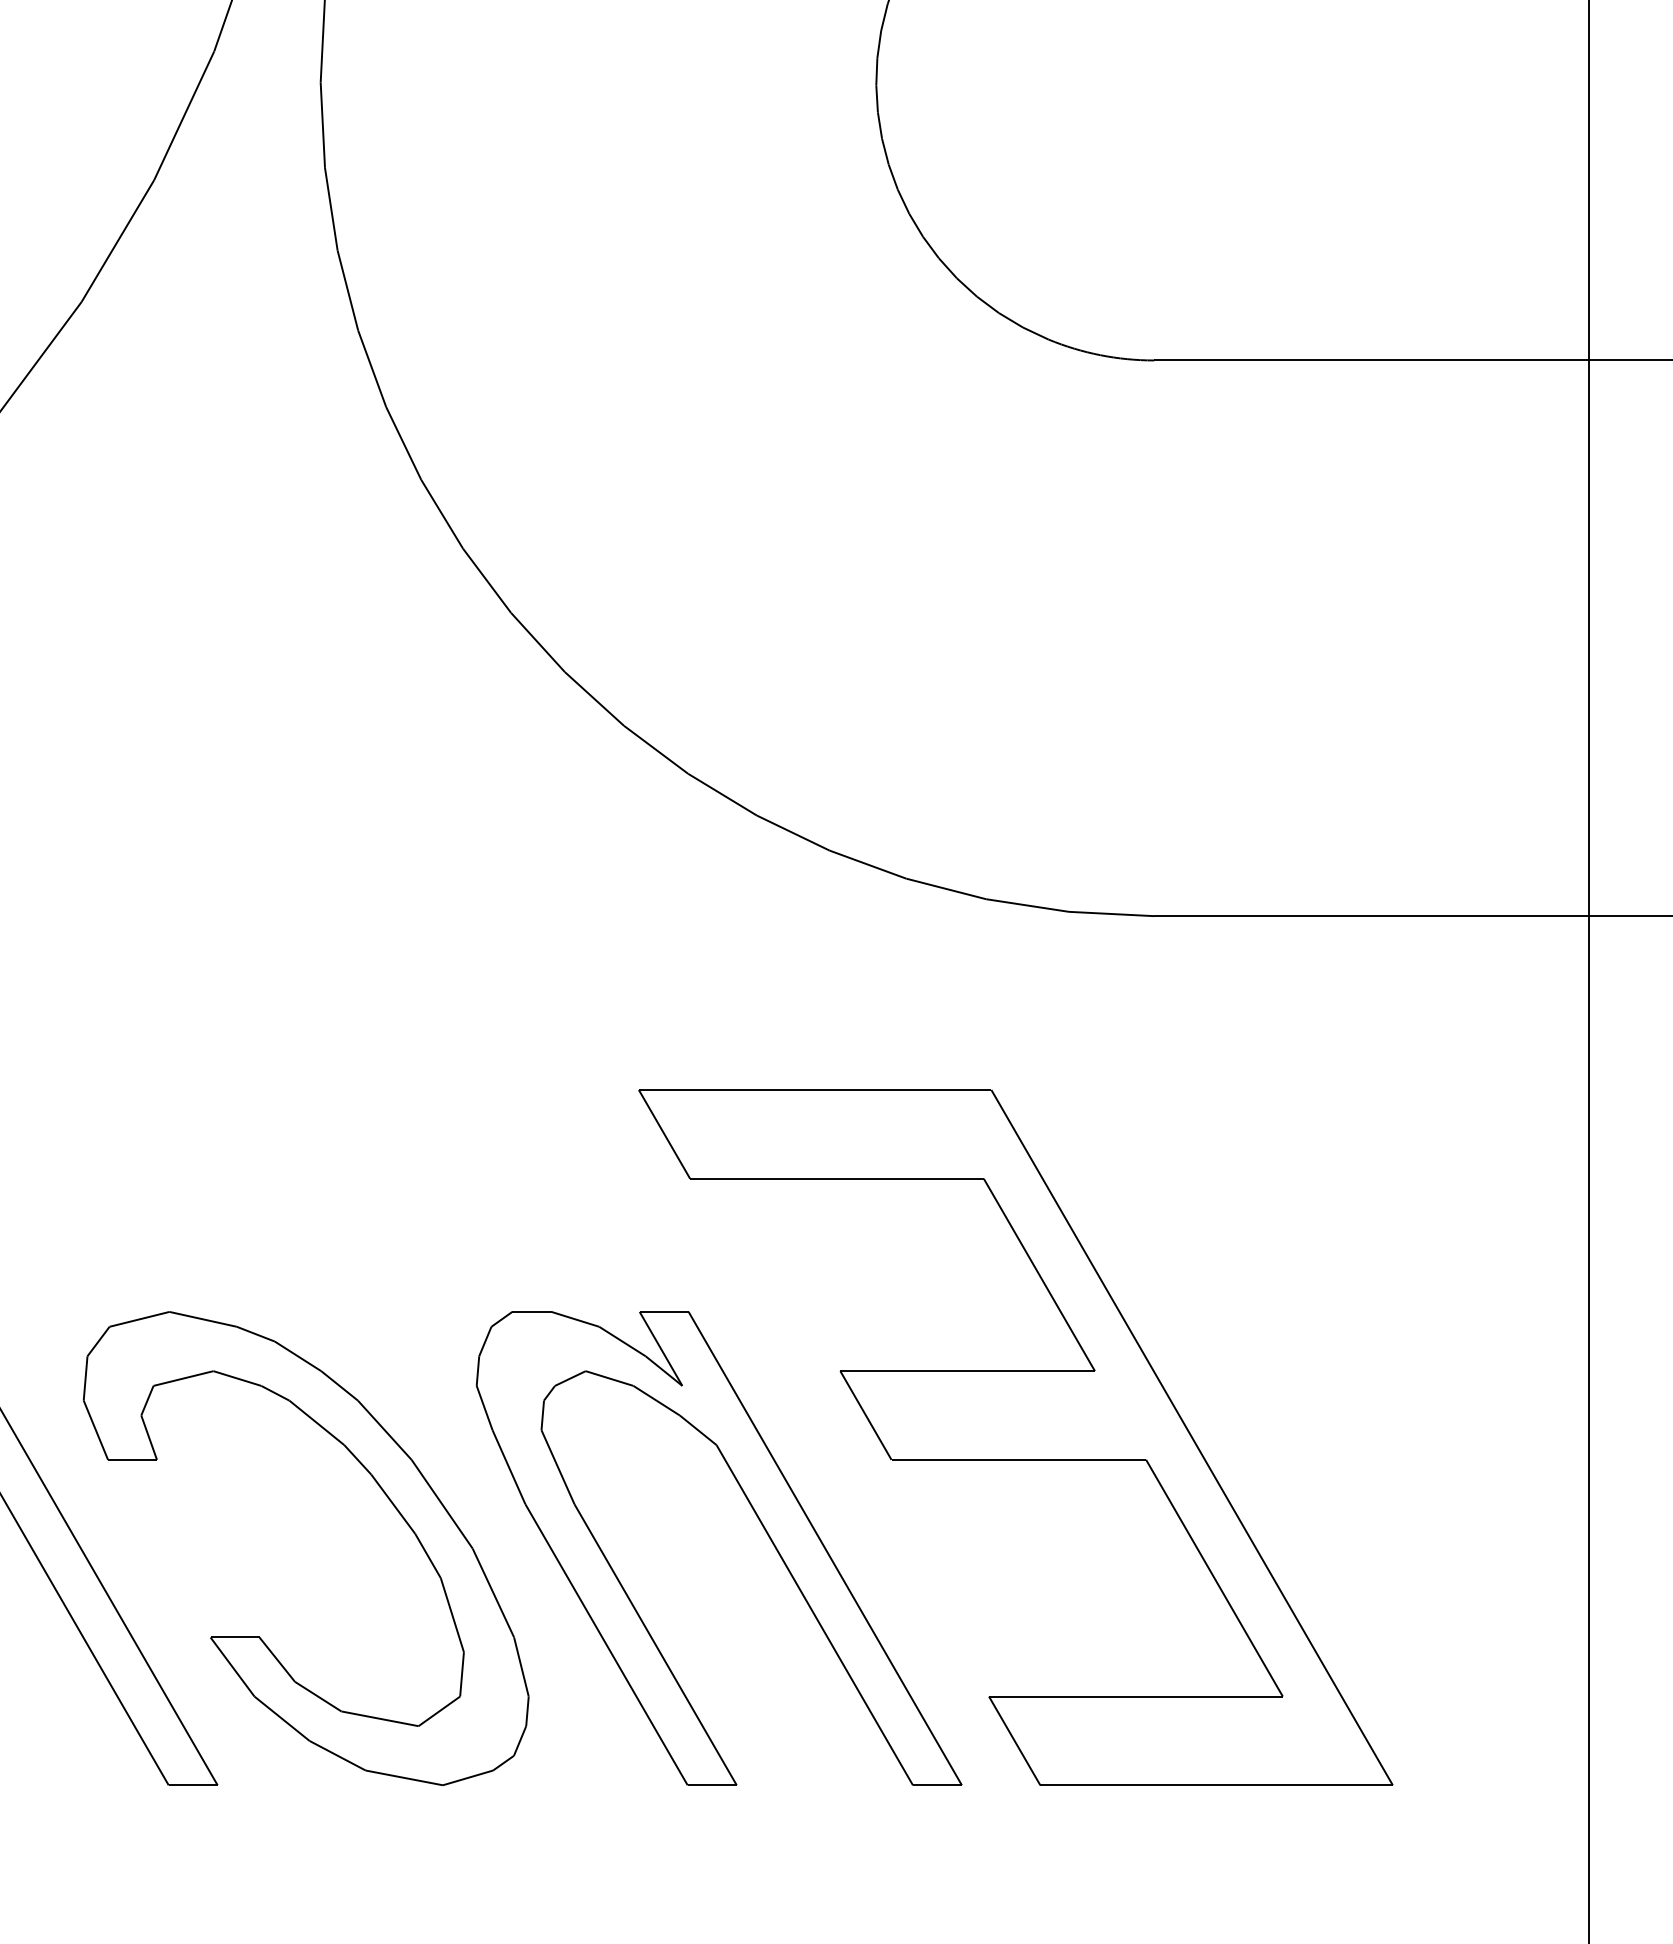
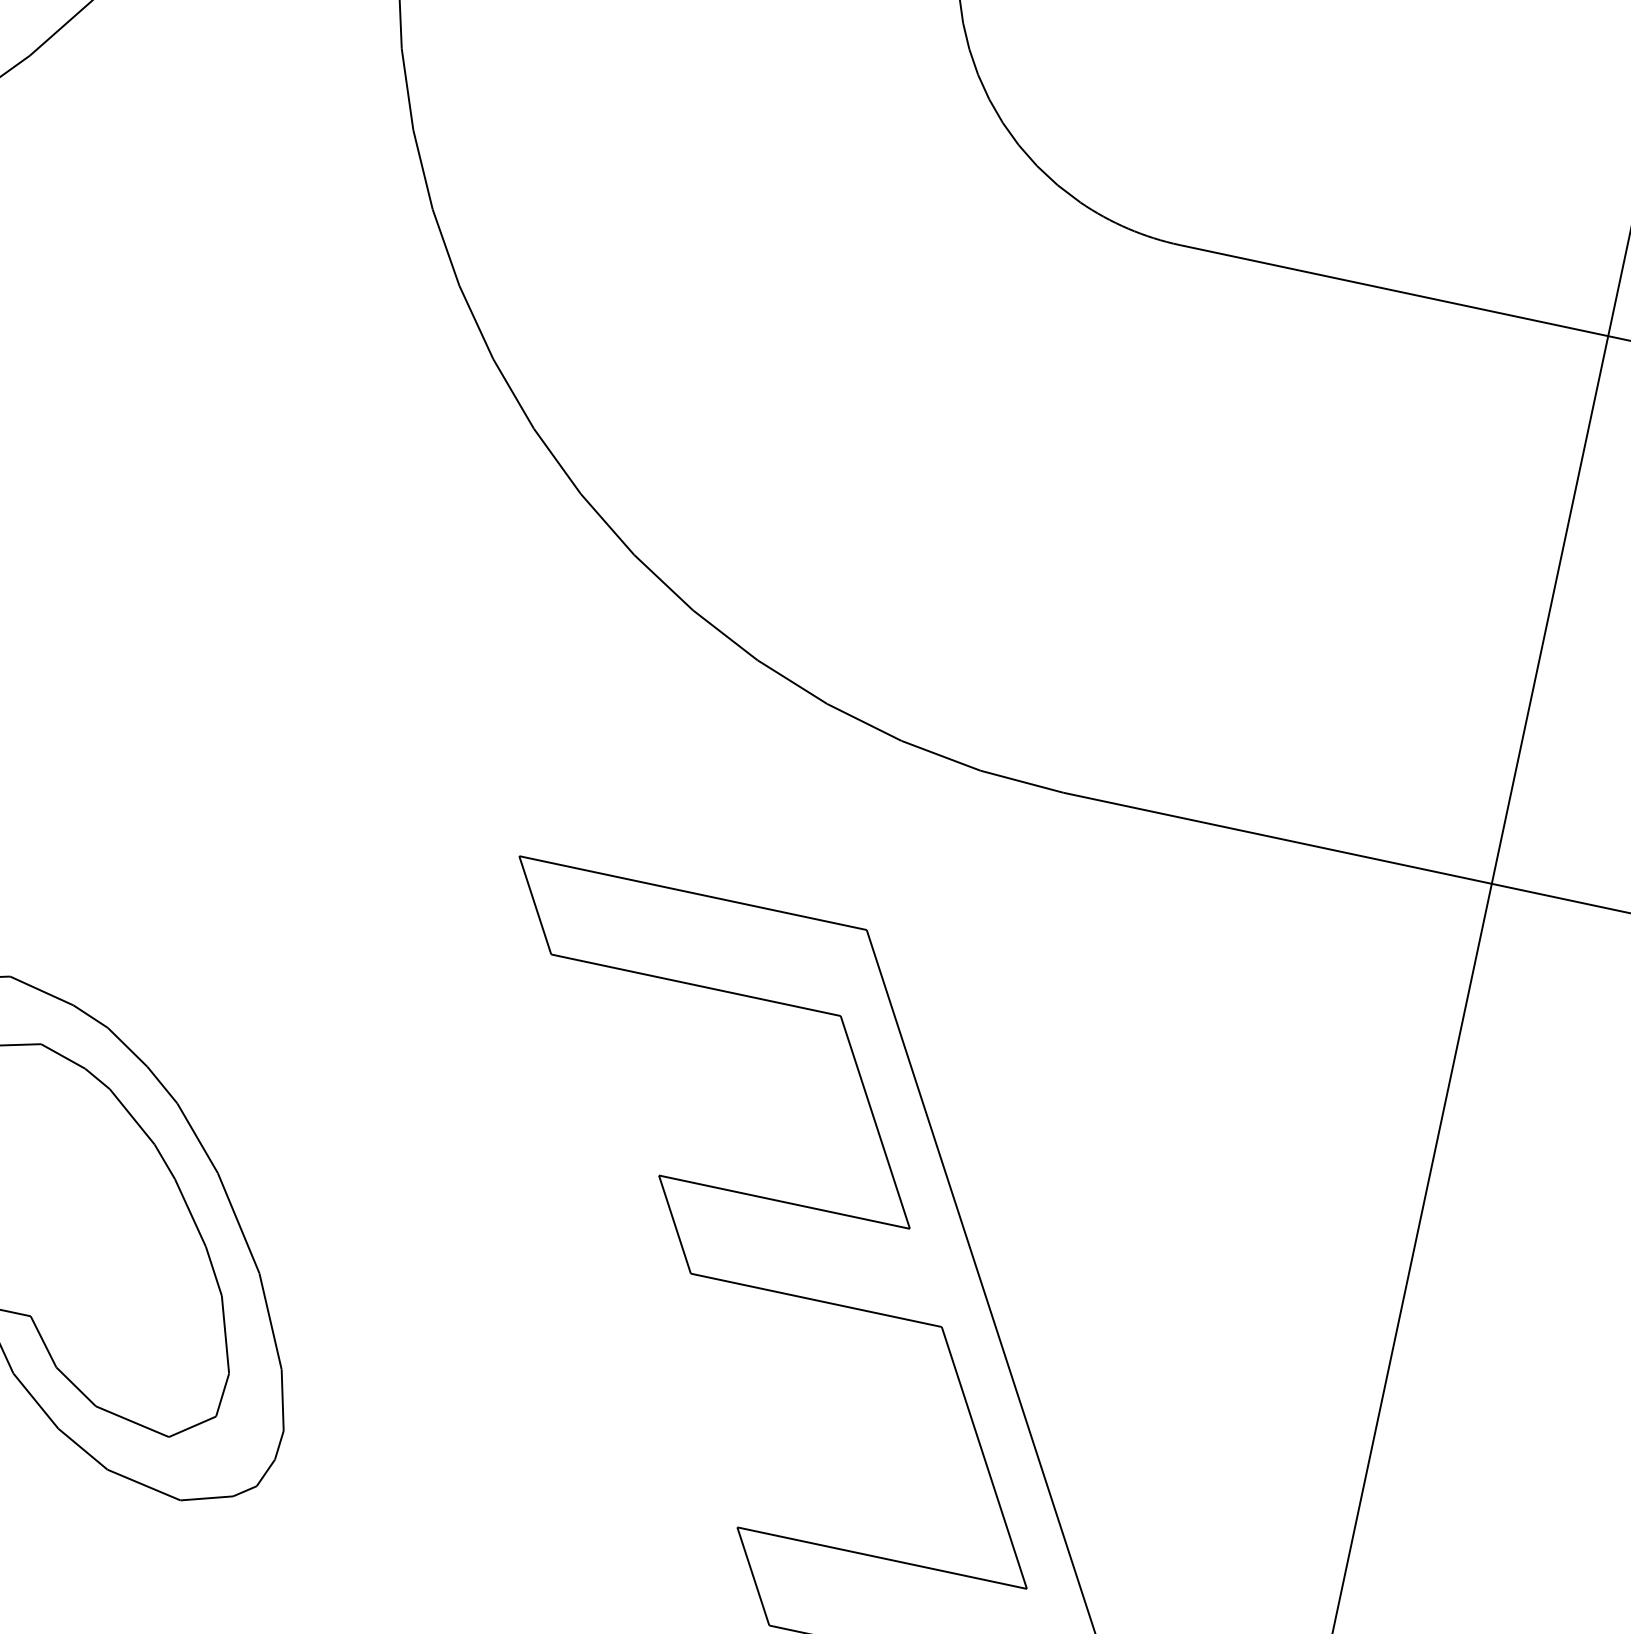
part: (761, 1525) -> (548, 1311), removed

